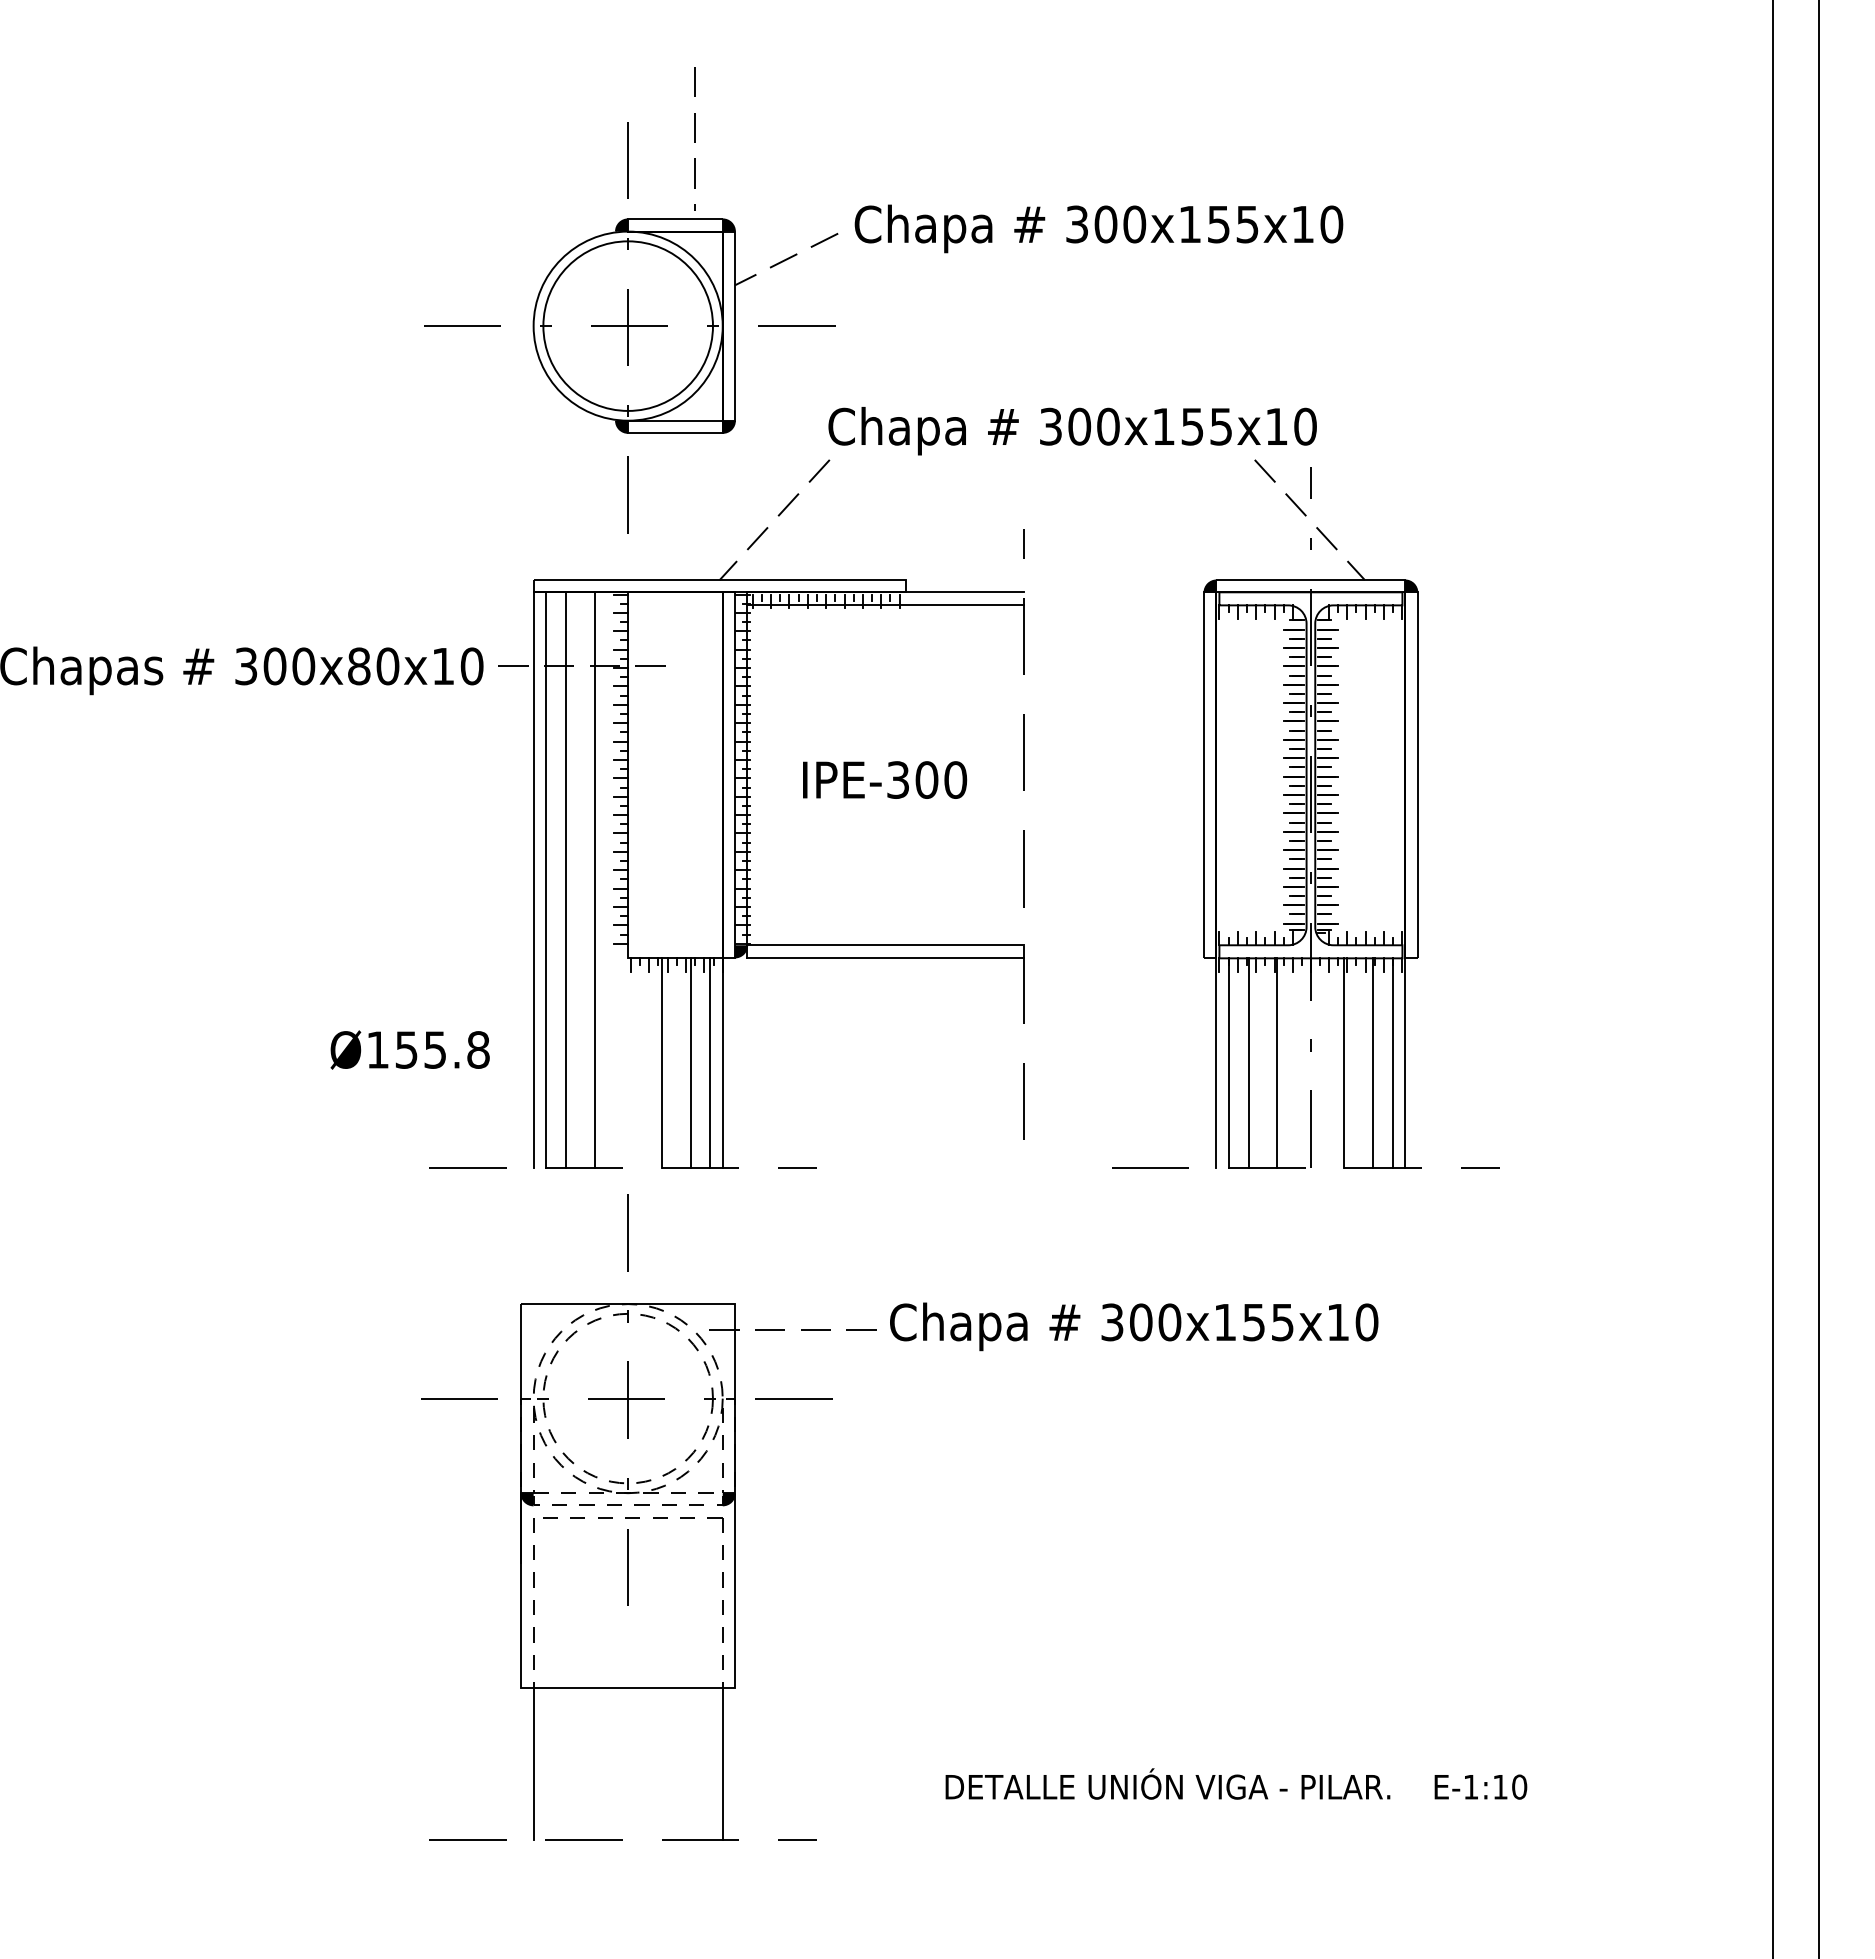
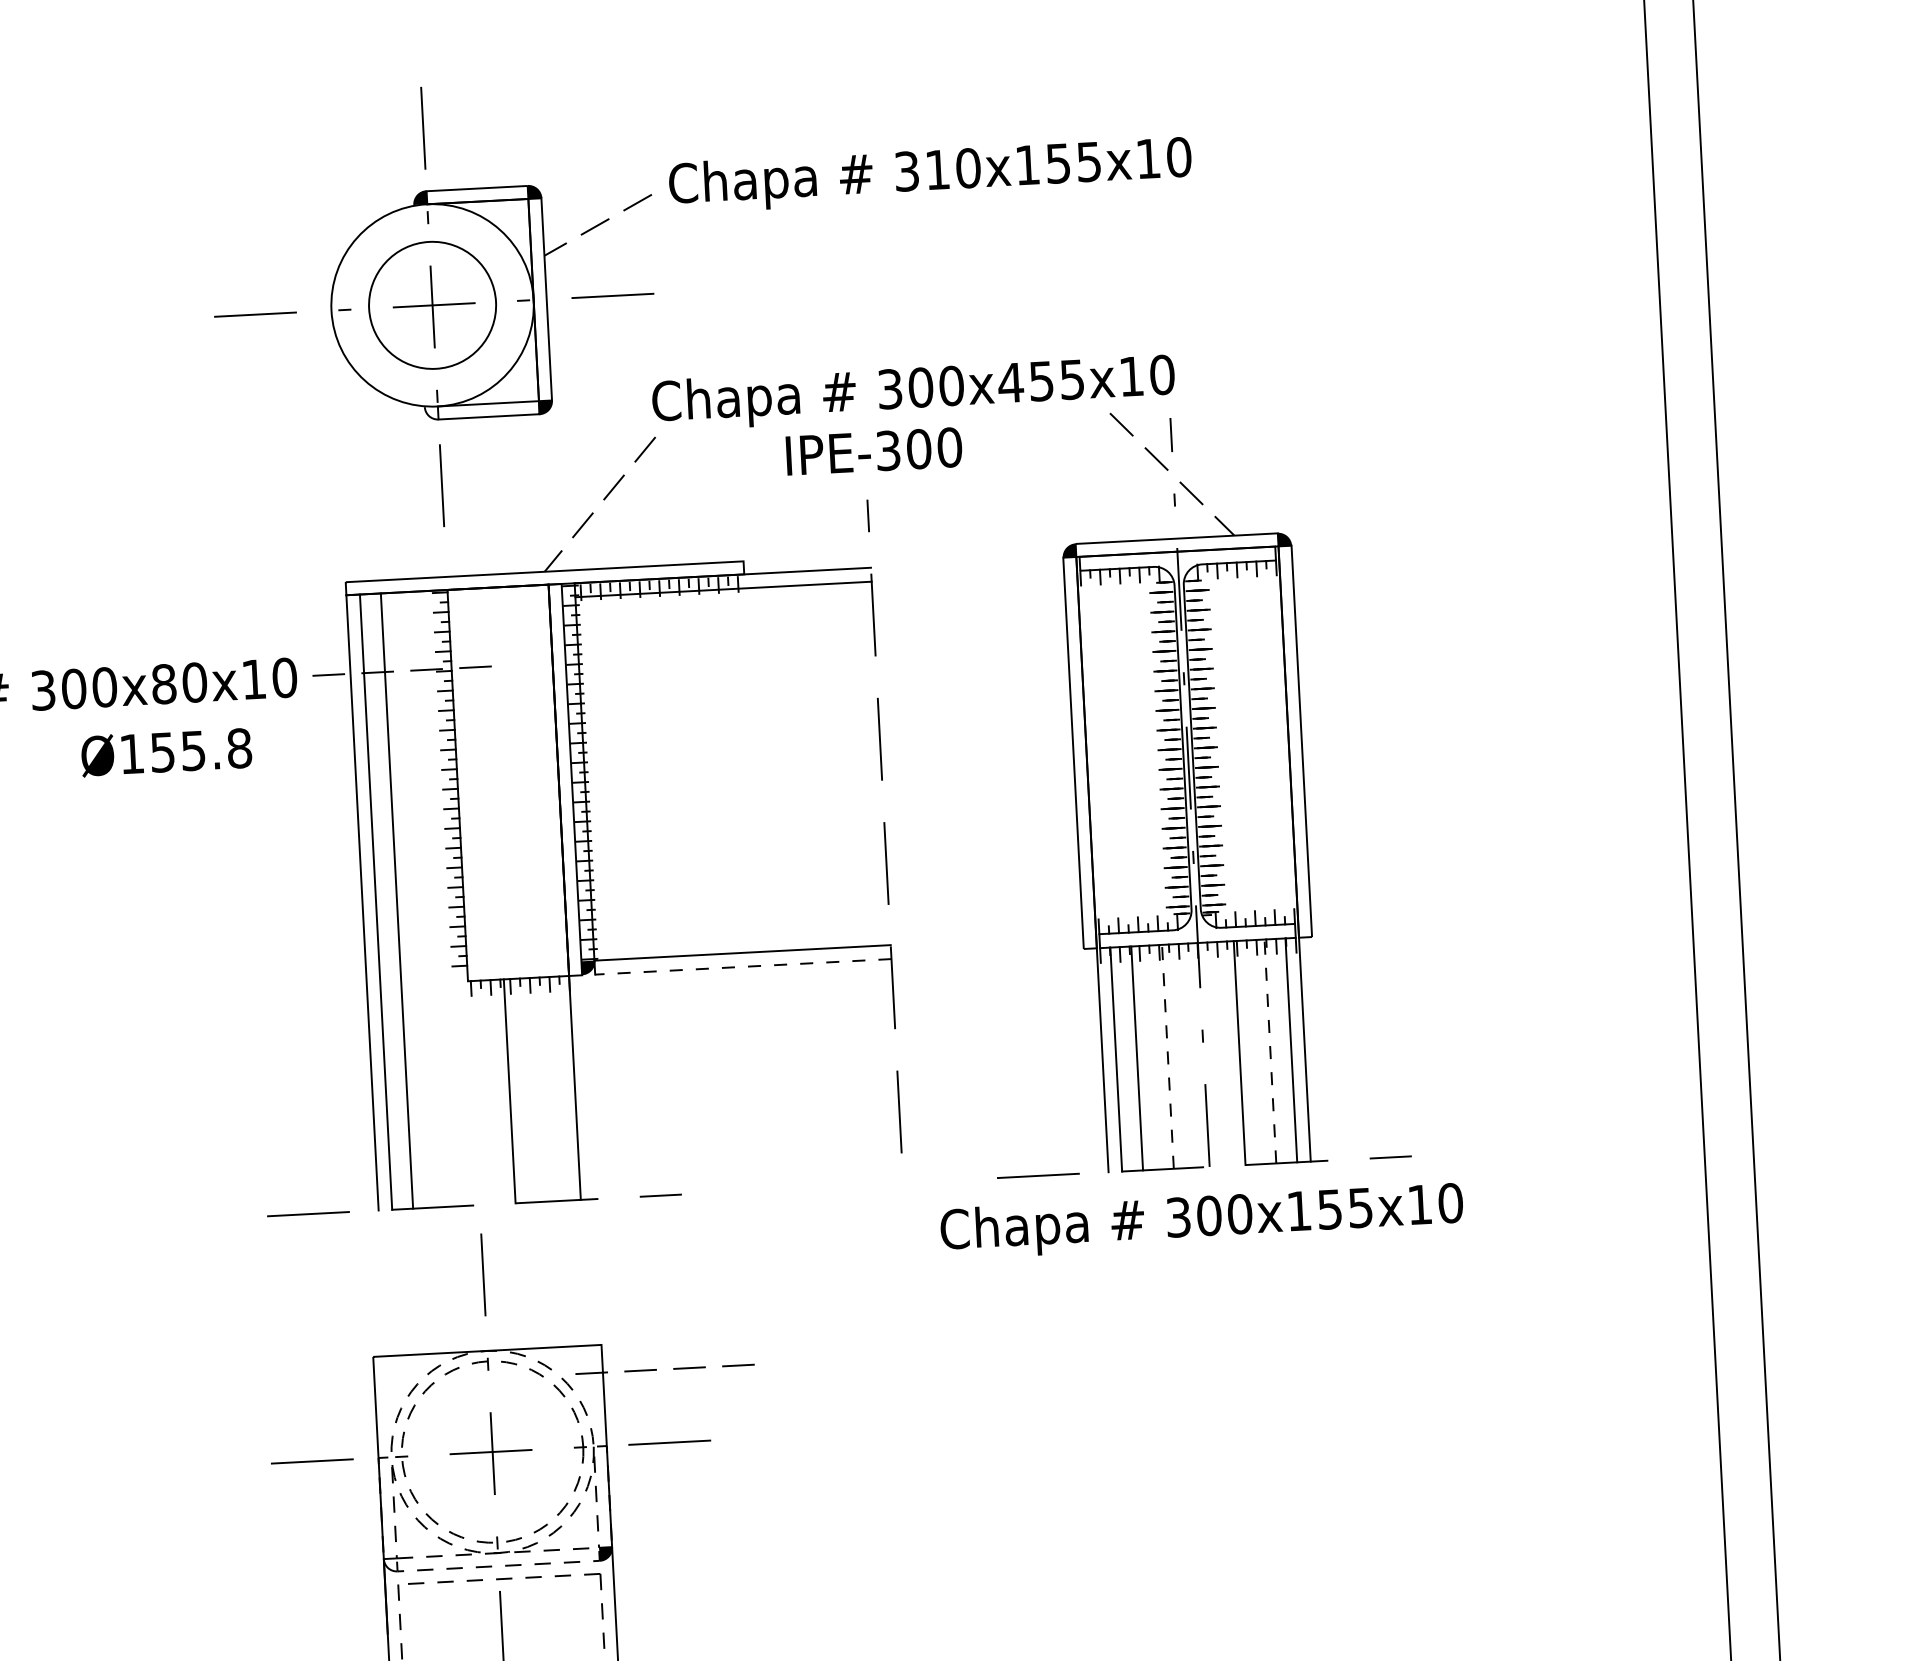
line: (694, 138) -> (492, 101), removed
text: (1105, 224) -> (937, 169), 300x155x10 -> 310x155x10
circle: (627, 325) -> (431, 304), size x0.7
fill: (621, 426) -> (431, 413), removed
text: (1163, 426) -> (1010, 382), 300x155x10 -> 300x455x10
text: (885, 779) -> (874, 450), moved
line: (594, 879) -> (427, 898), removed
line: (885, 958) -> (743, 967), solid -> dashed
text: (409, 1049) -> (165, 751), moved
line: (690, 1062) -> (540, 1089), removed
line: (710, 1062) -> (561, 1088), removed
line: (1277, 1063) -> (1168, 1057), solid -> dashed
line: (1373, 1063) -> (1270, 1051), solid -> dashed
text: (1134, 1326) -> (1202, 1220), moved
fill: (527, 1499) -> (390, 1565), removed

